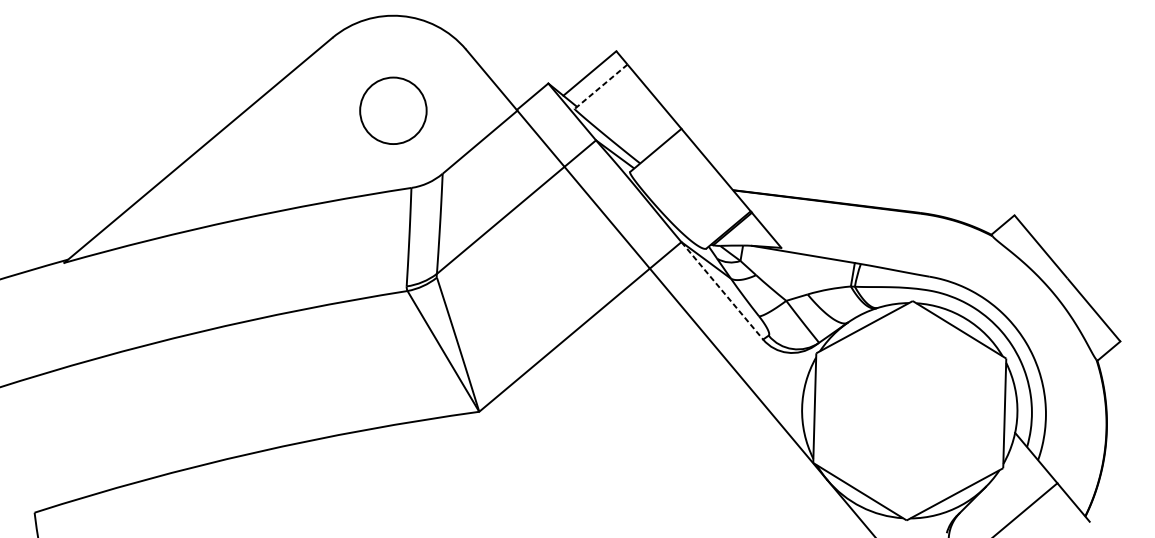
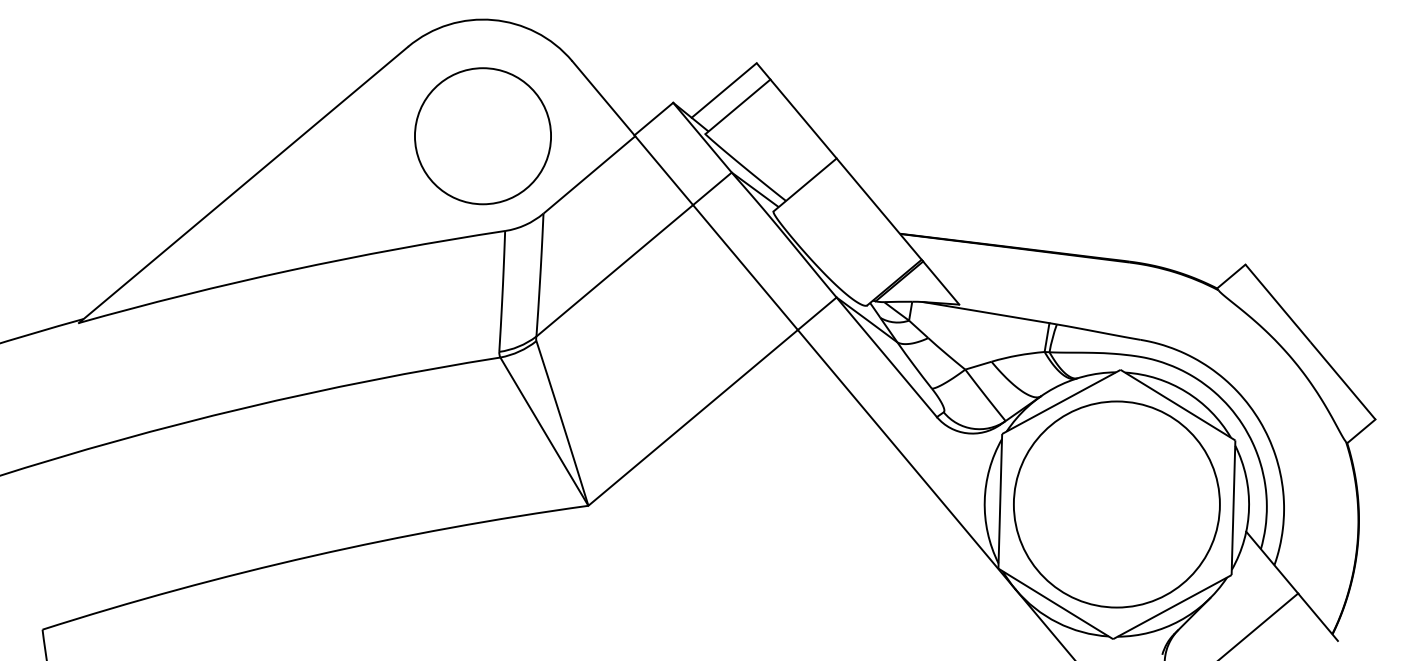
line: (600, 87) -> (737, 107), dashed -> solid
circle: (392, 110) -> (482, 136), size x1.67
line: (722, 290) -> (887, 357), dashed -> solid
circle: (909, 410) -> (1116, 504), added

